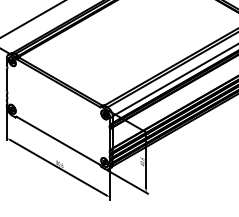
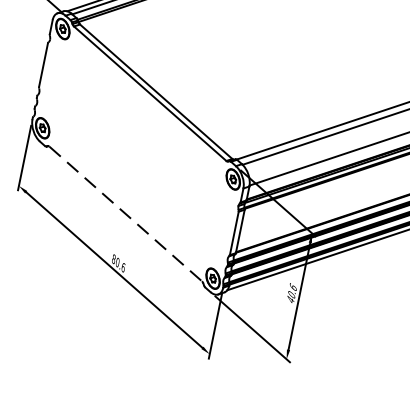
line: (58, 140) -> (125, 213), solid -> dashed

